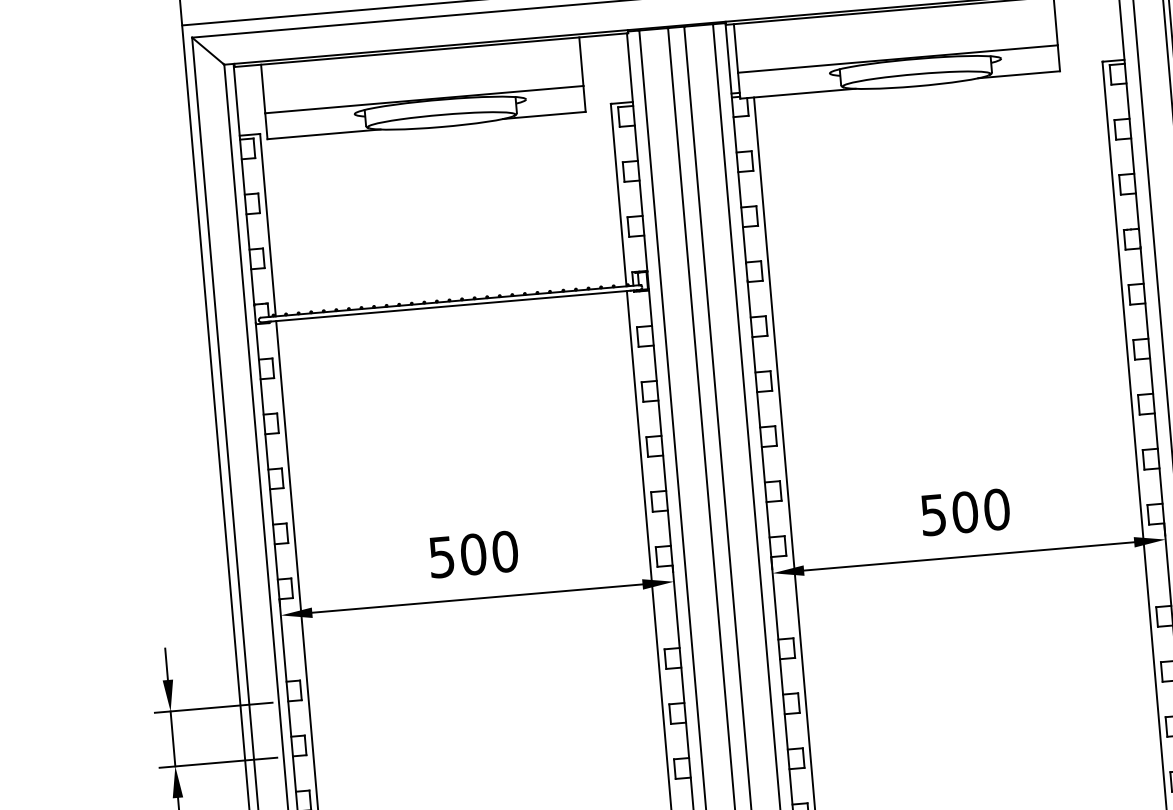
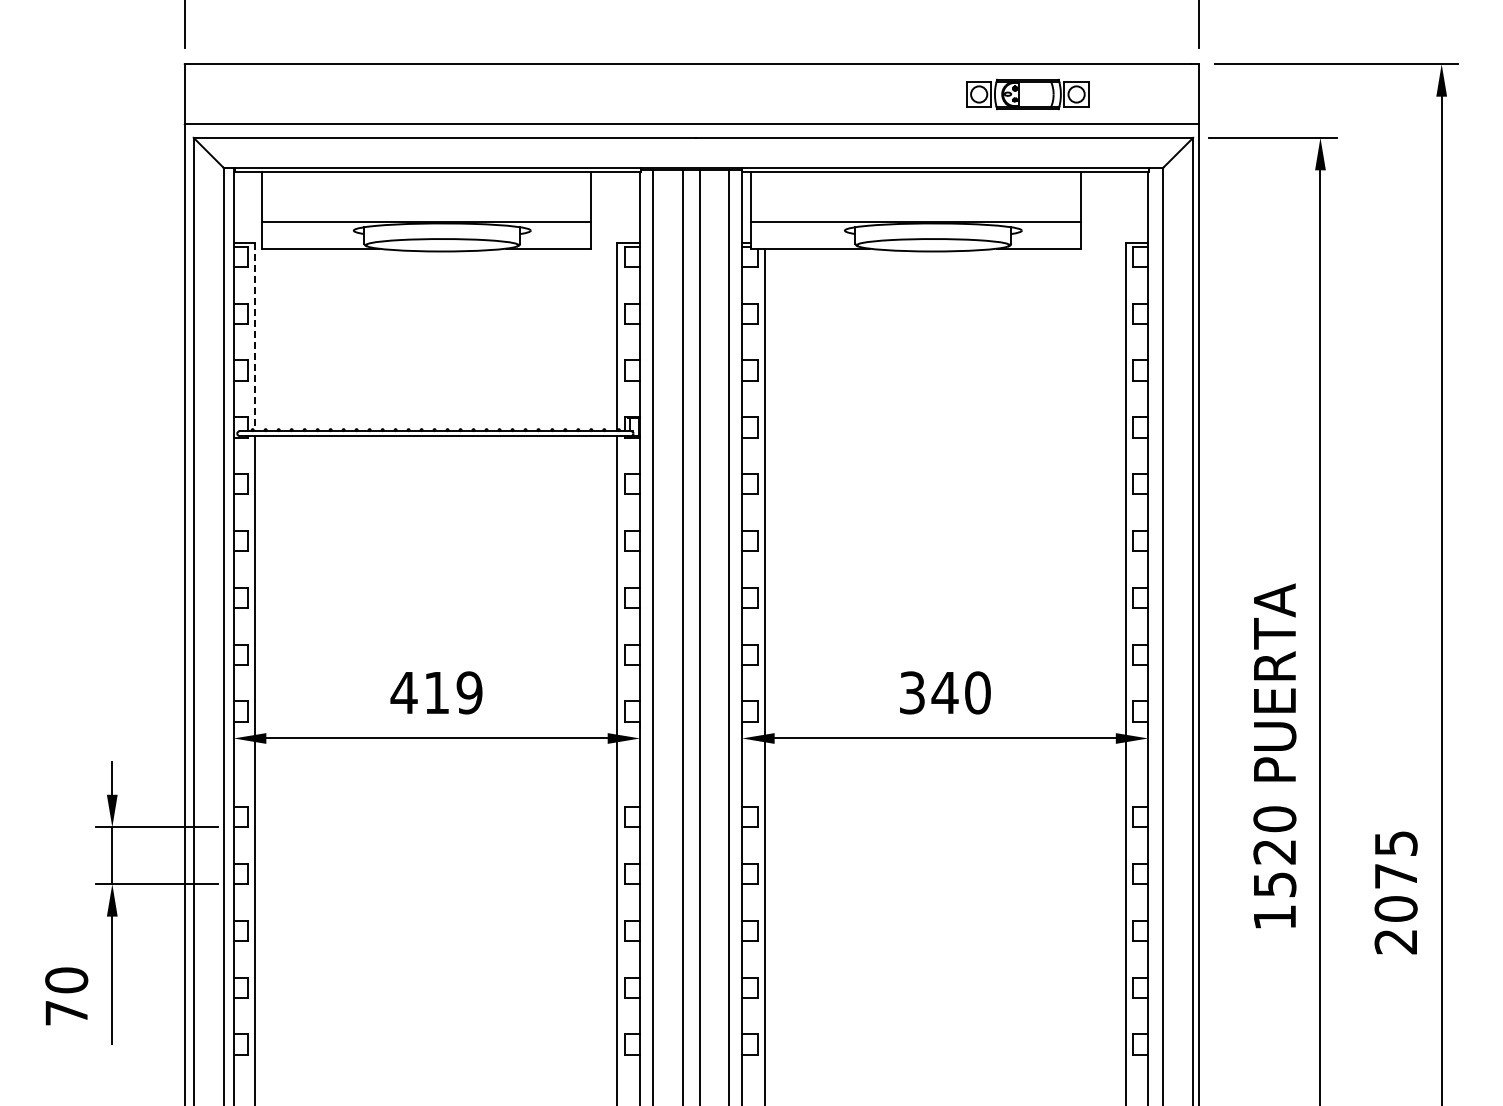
line: (267, 225) -> (254, 337), solid -> dashed
text: (950, 513) -> (929, 692), 500 -> 340
text: (473, 554) -> (436, 692), 500 -> 419

